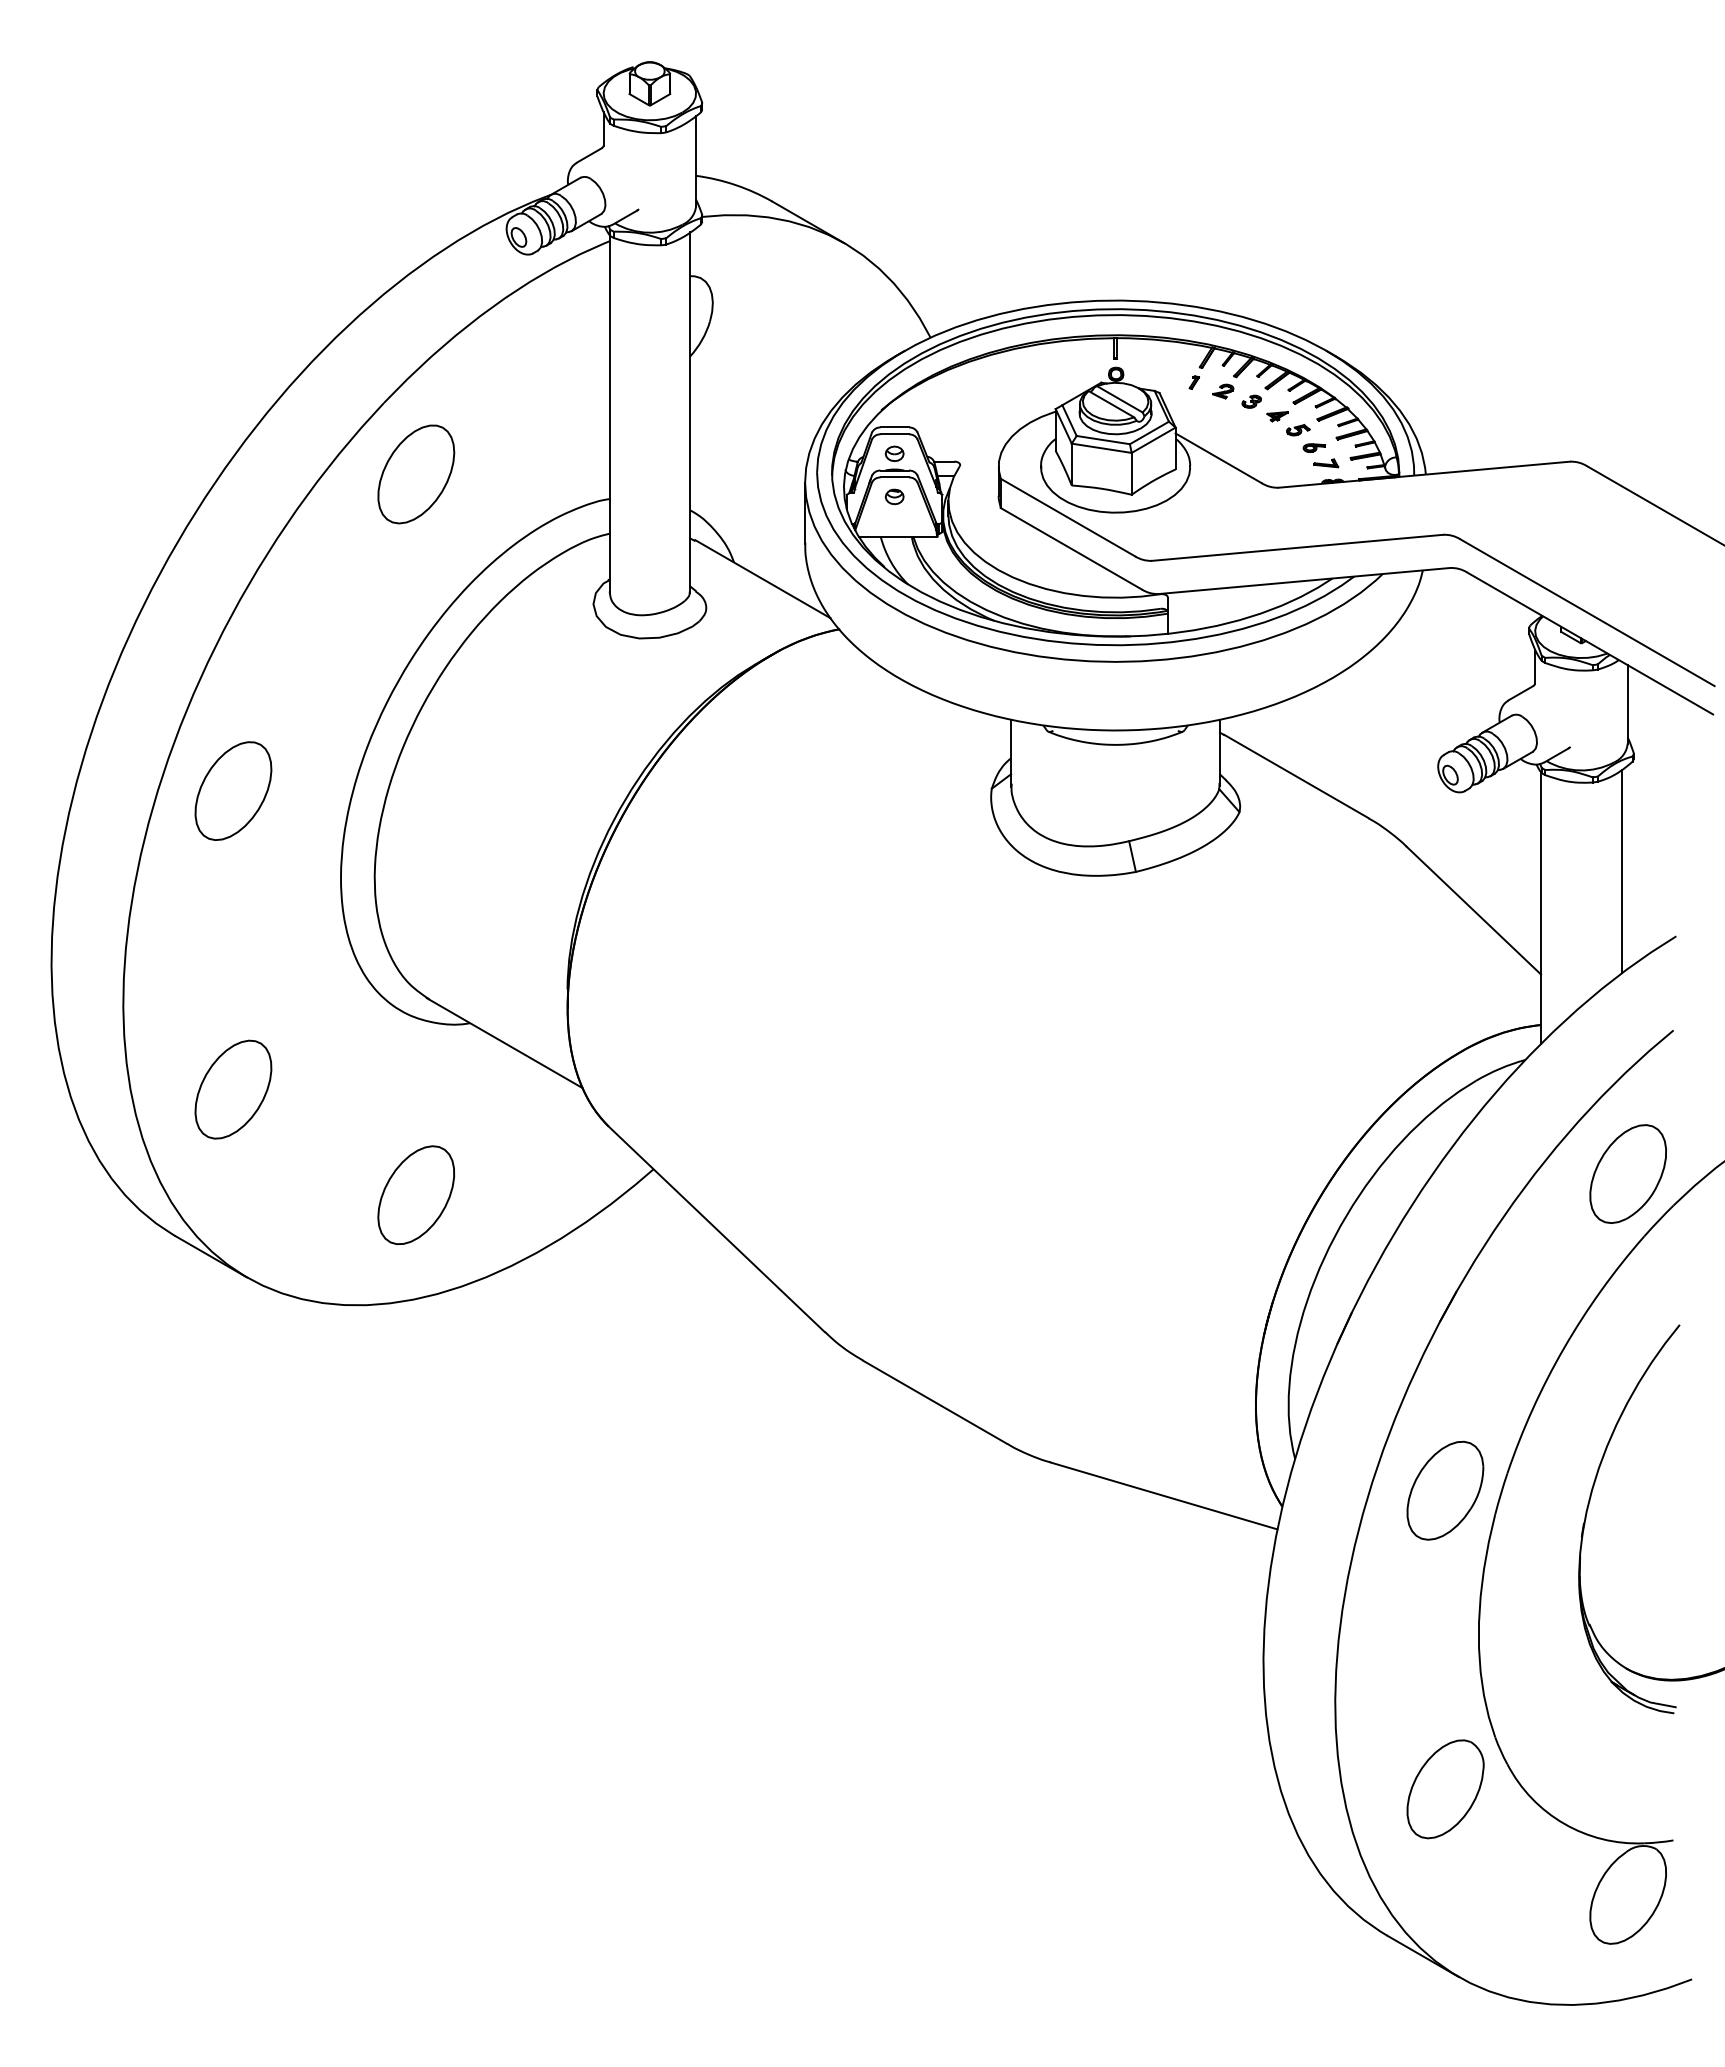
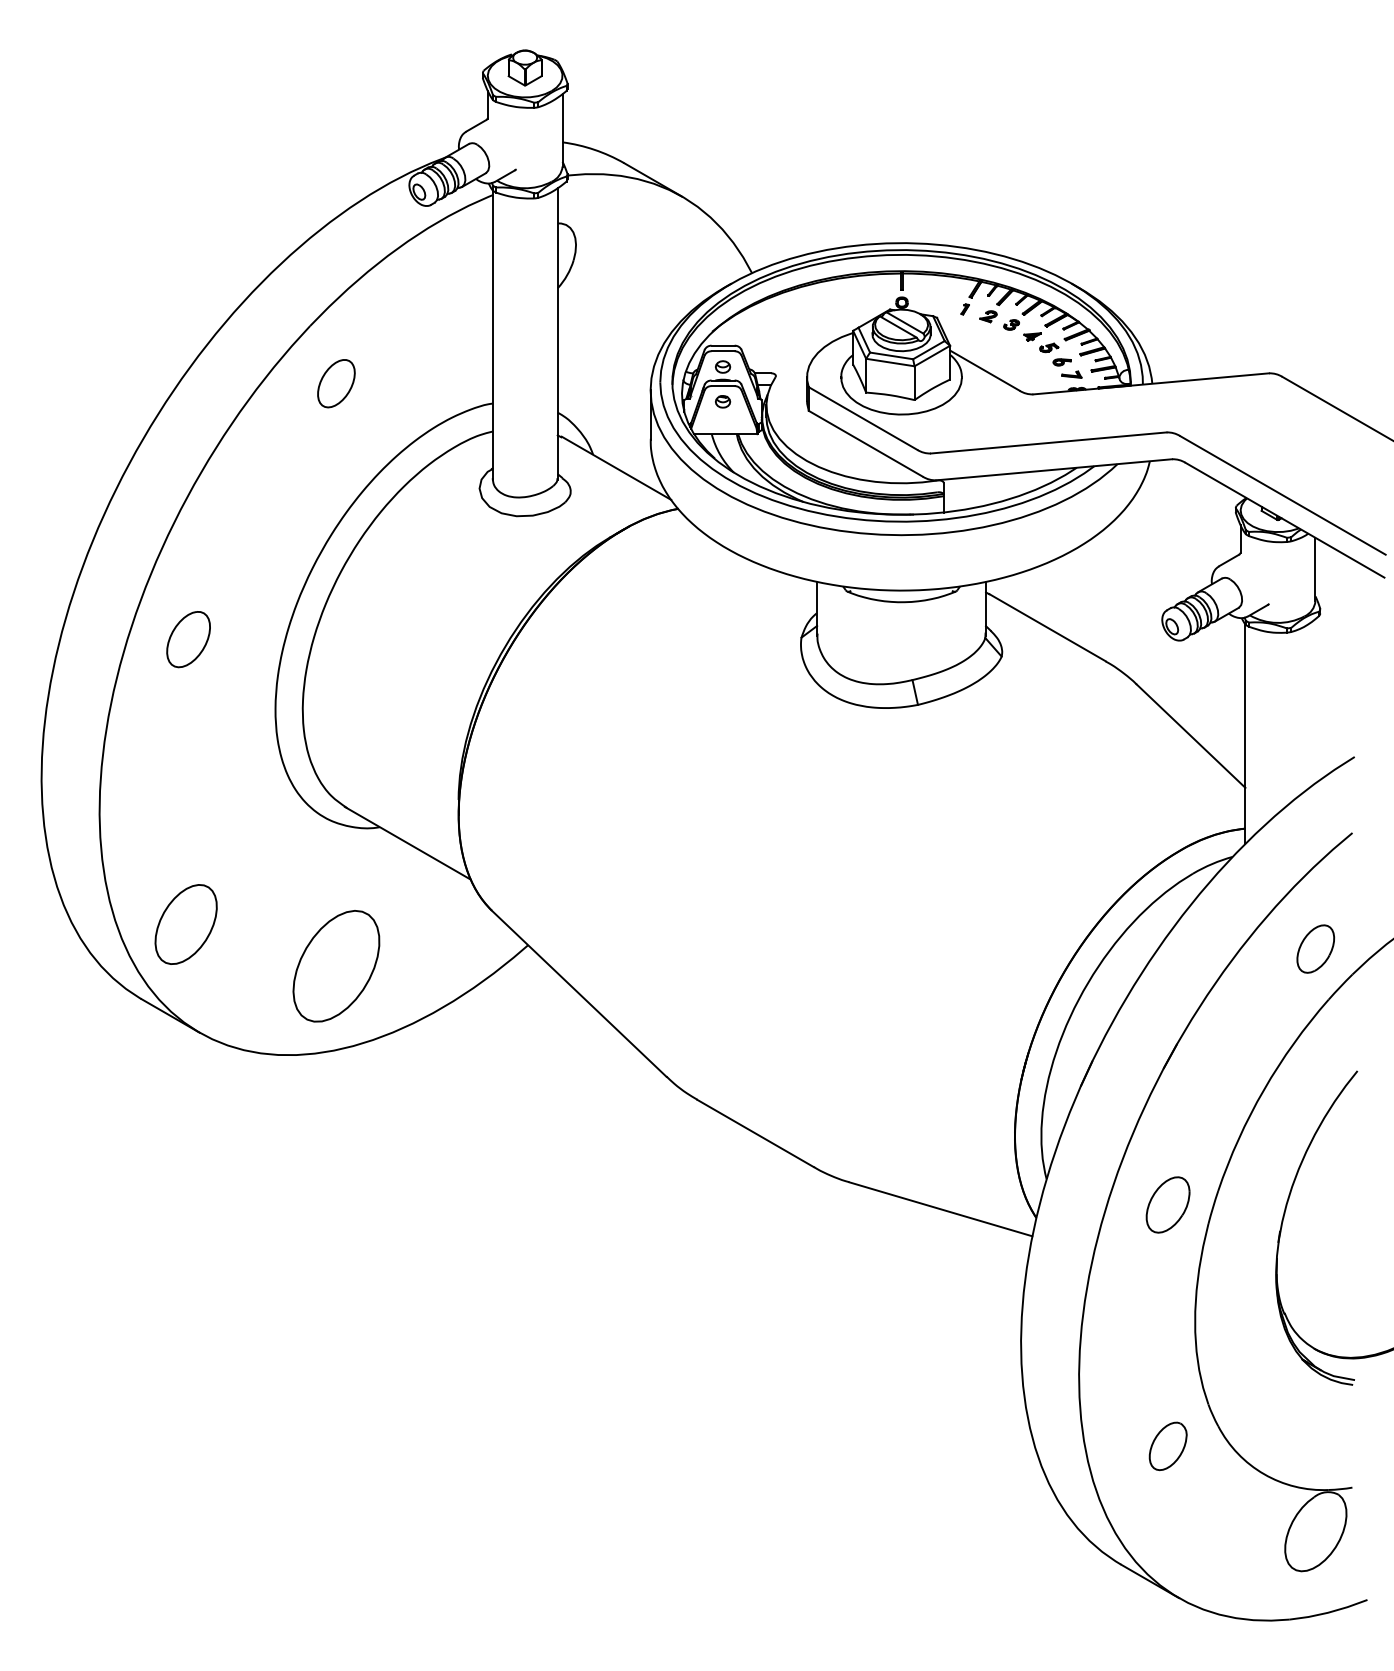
part: (416, 474) -> (336, 383), size x0.6
part: (233, 790) -> (188, 639), size x0.7
line: (1621, 871) -> (1310, 704), removed
part: (233, 1089) -> (186, 924), moved
part: (1627, 1173) -> (1315, 948), size x0.6
part: (415, 1194) -> (335, 965), size x1.4
part: (1445, 1490) -> (1168, 1204), size x0.7
part: (1445, 1789) -> (1168, 1446), size x0.6

